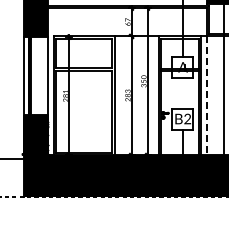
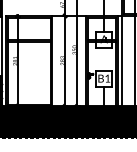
line: (206, 96) -> (122, 61), dashed -> solid
text: (187, 118) -> (107, 78), B2 -> B1

